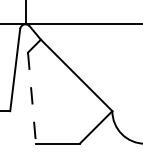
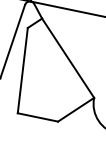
line: (32, 98) -> (23, 71), dashed -> solid

